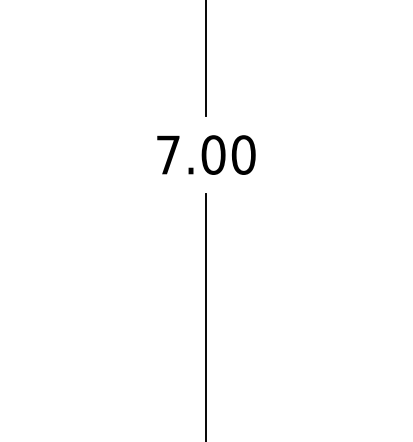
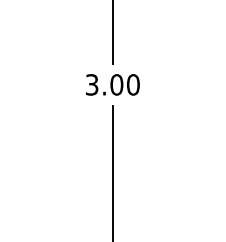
text: (167, 154) -> (91, 84), 7.00 -> 3.00

